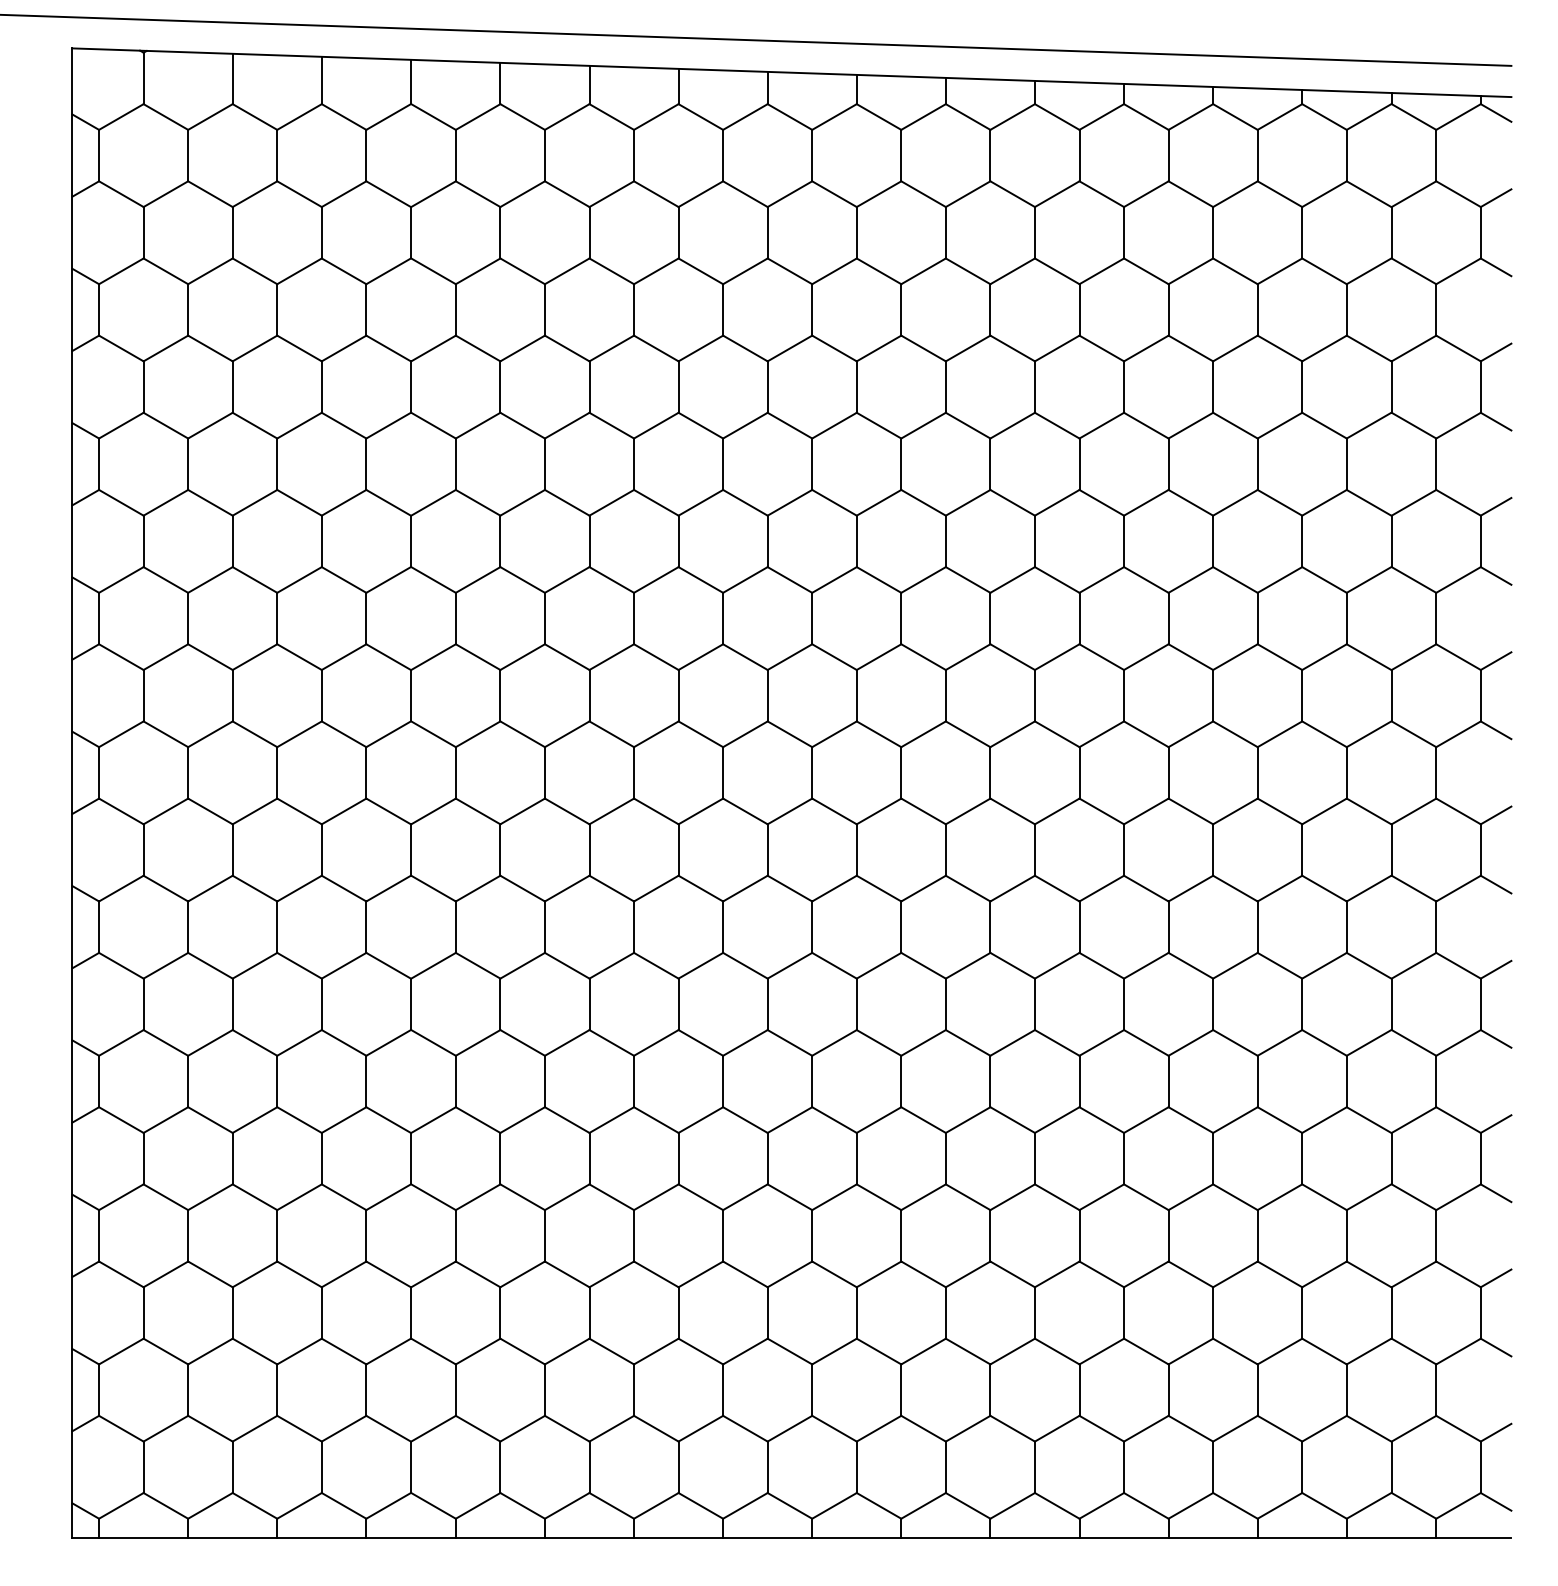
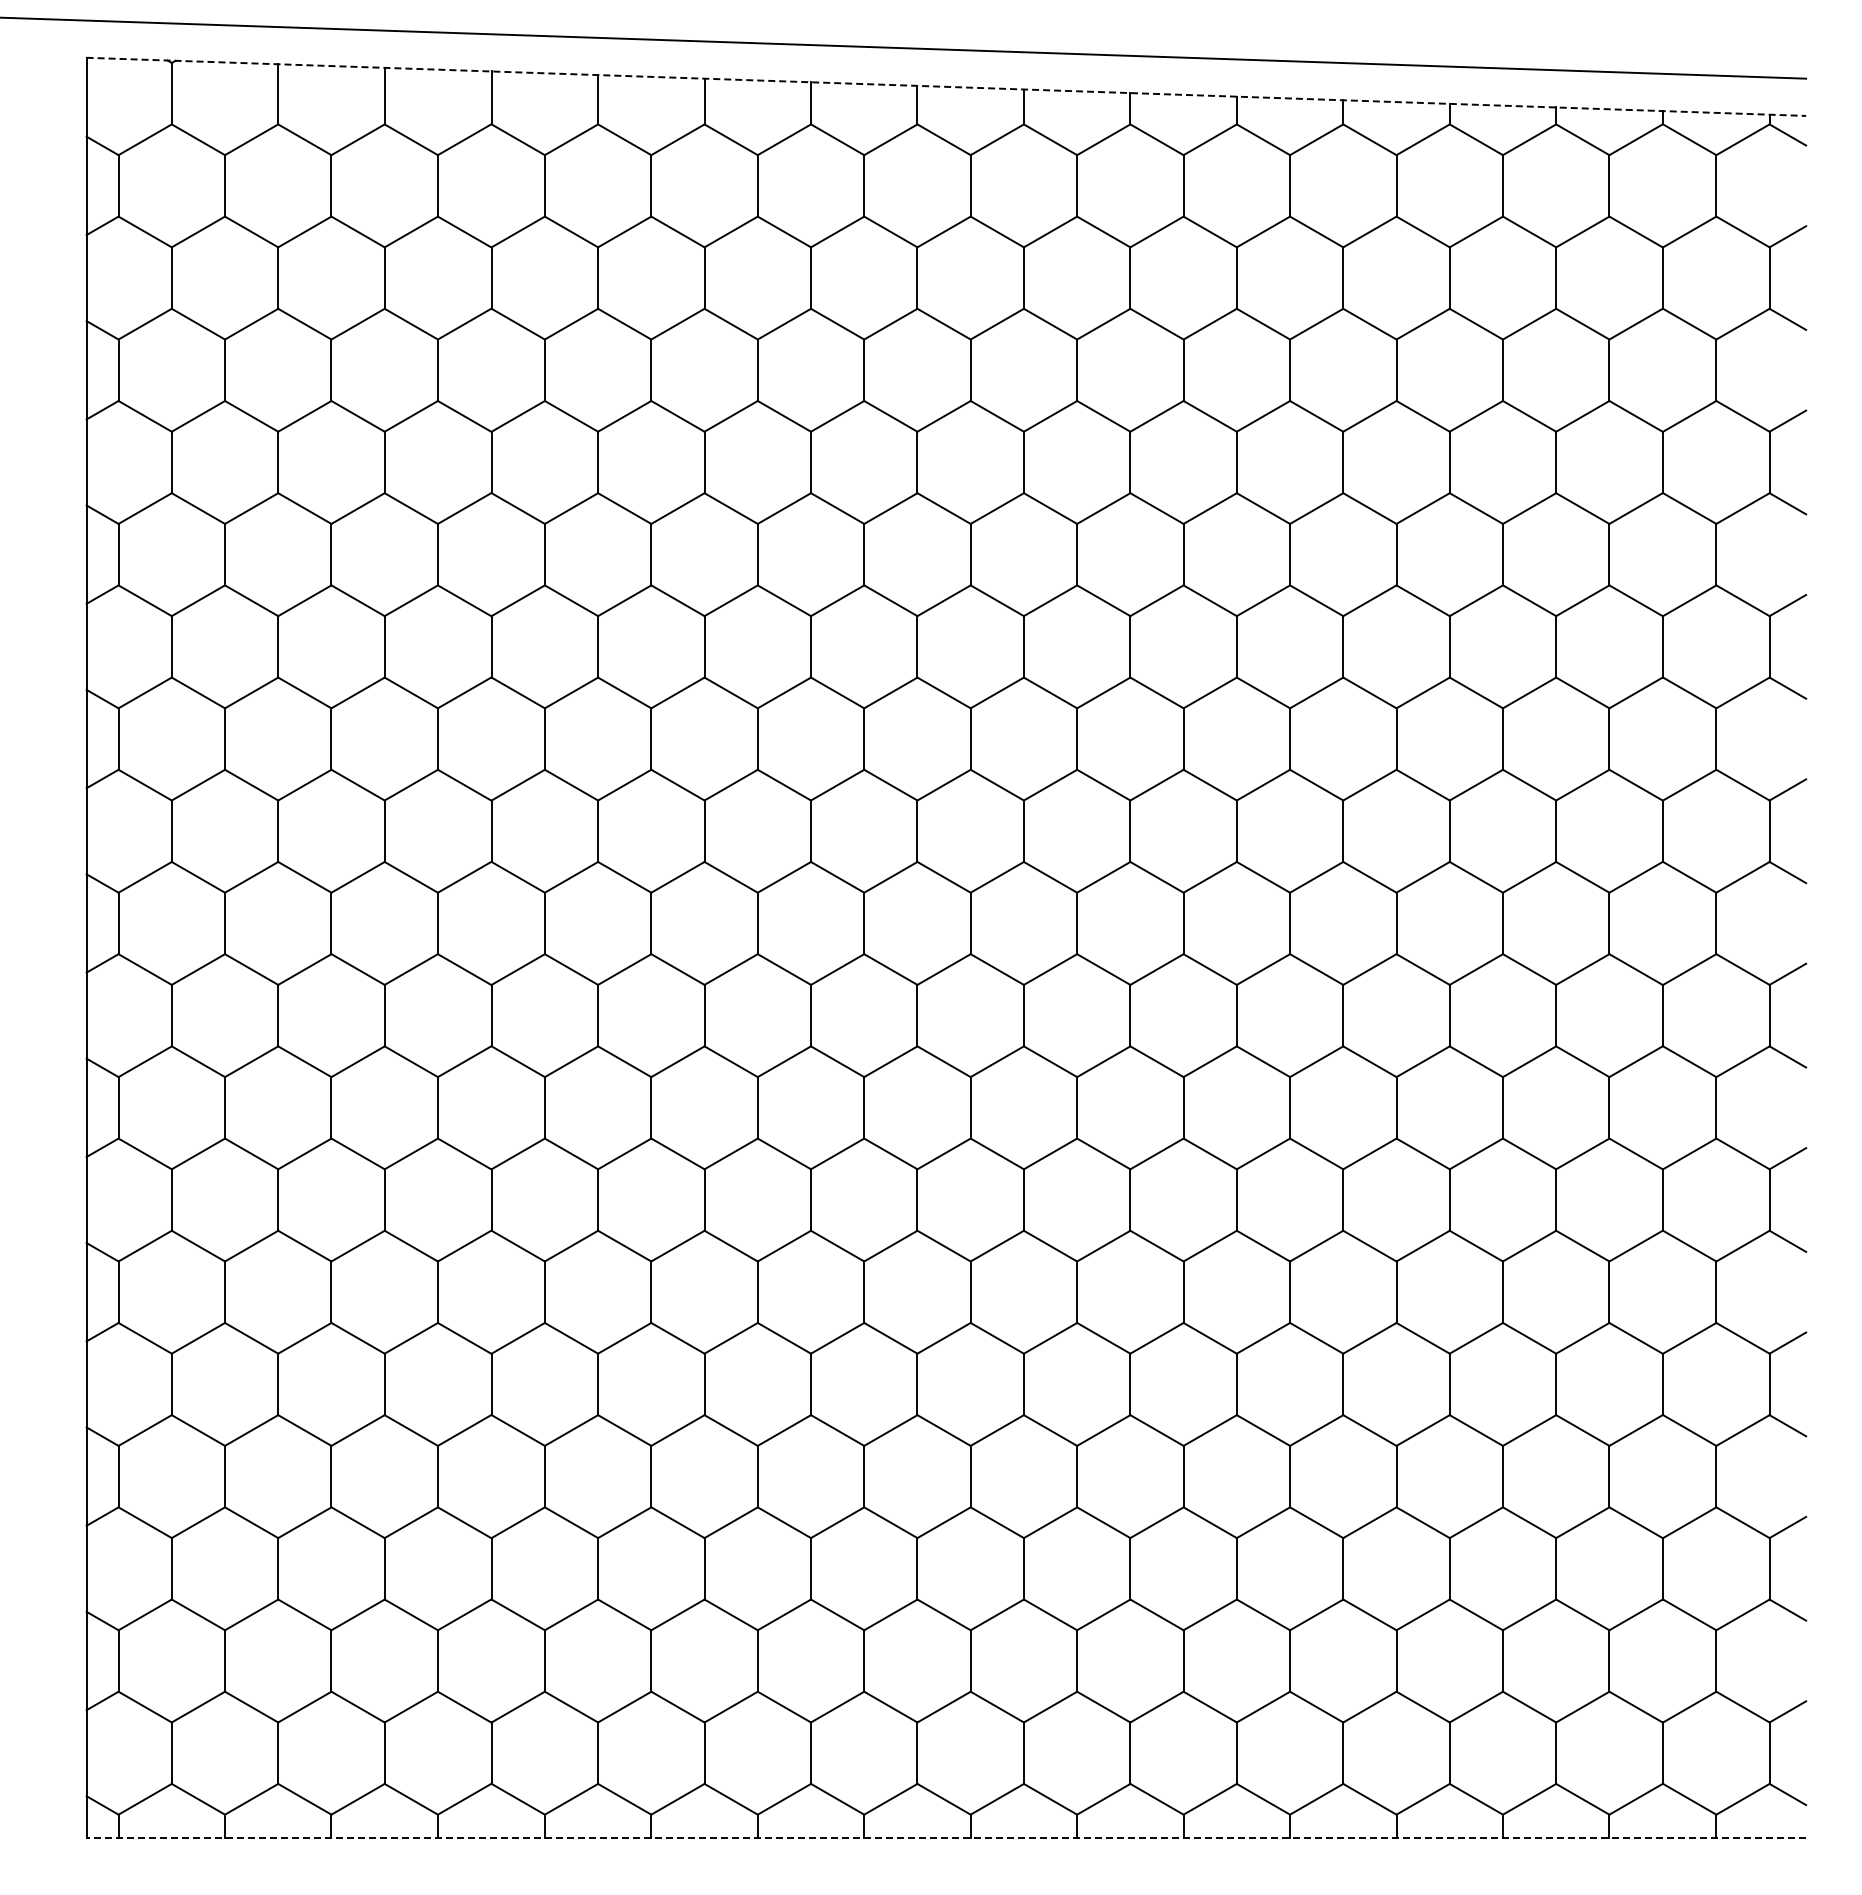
line: (791, 72) -> (946, 86), solid -> dashed
line: (791, 1538) -> (946, 1838), solid -> dashed

